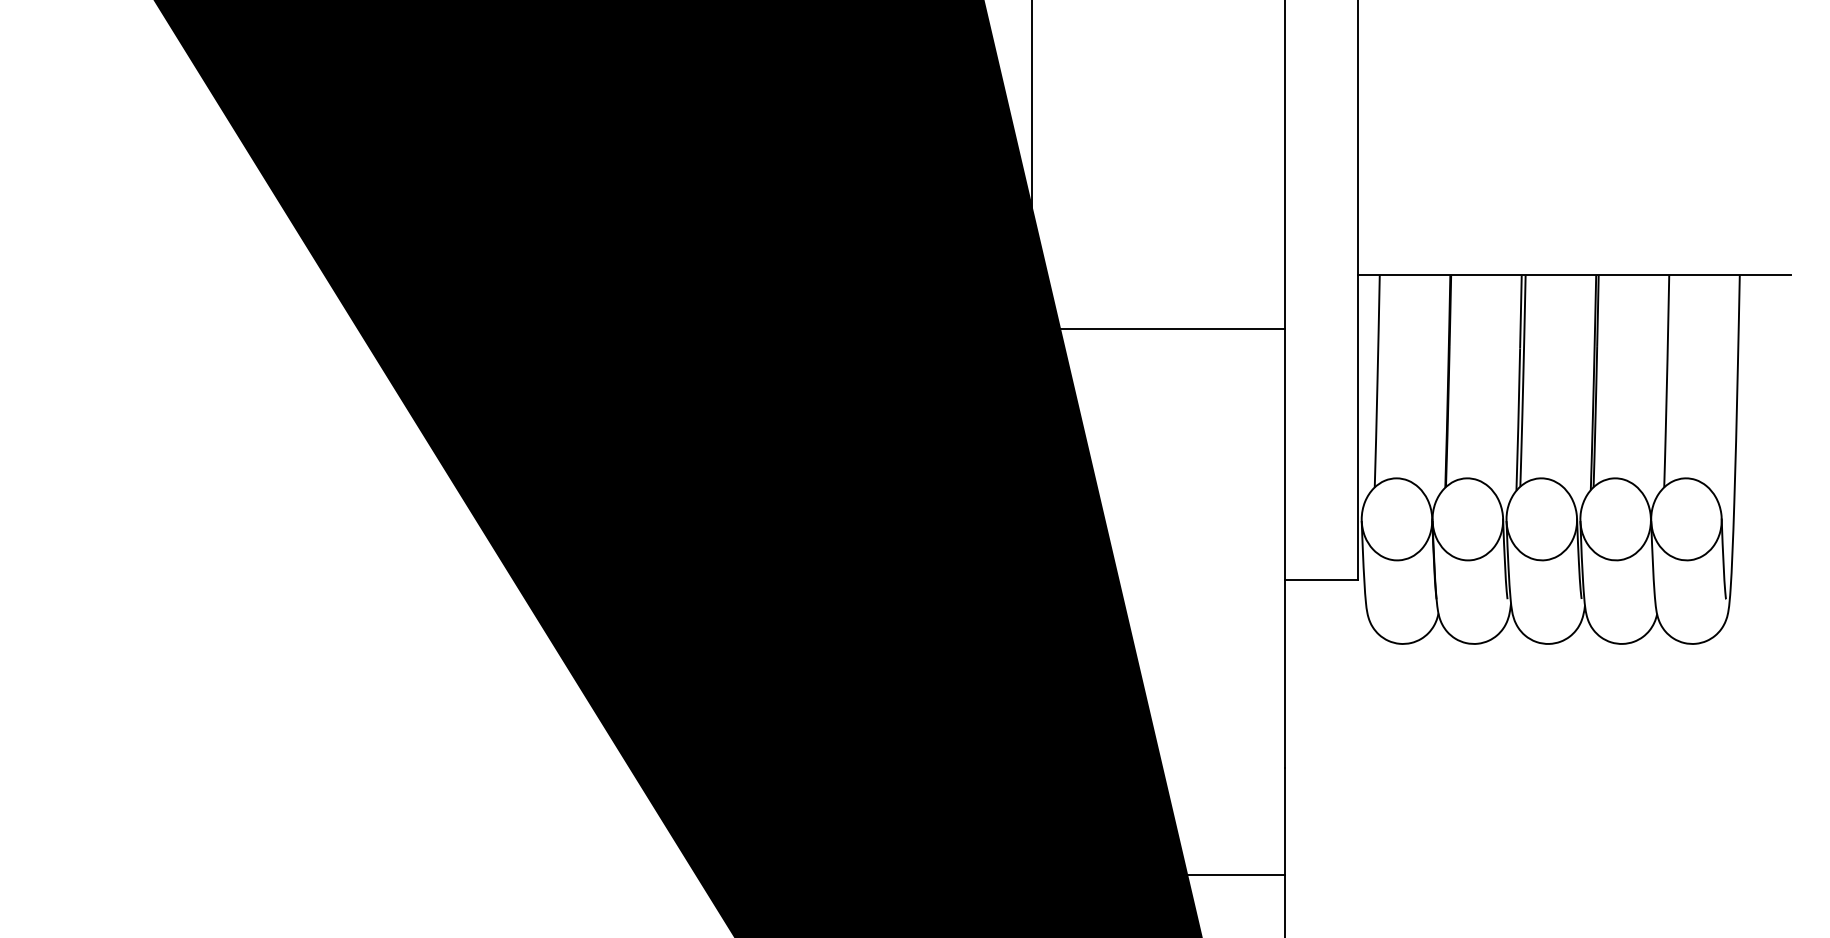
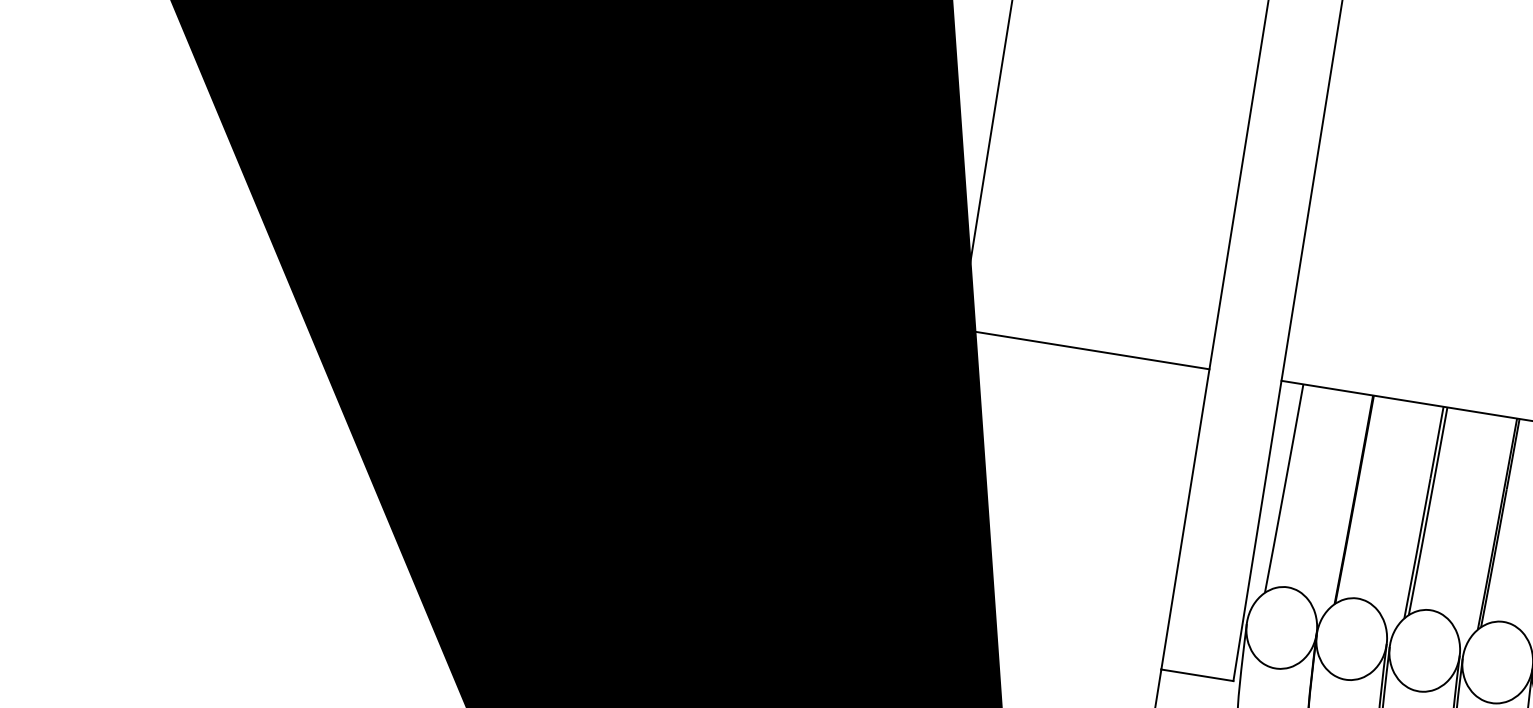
line: (1157, 329) -> (1083, 349), moved

